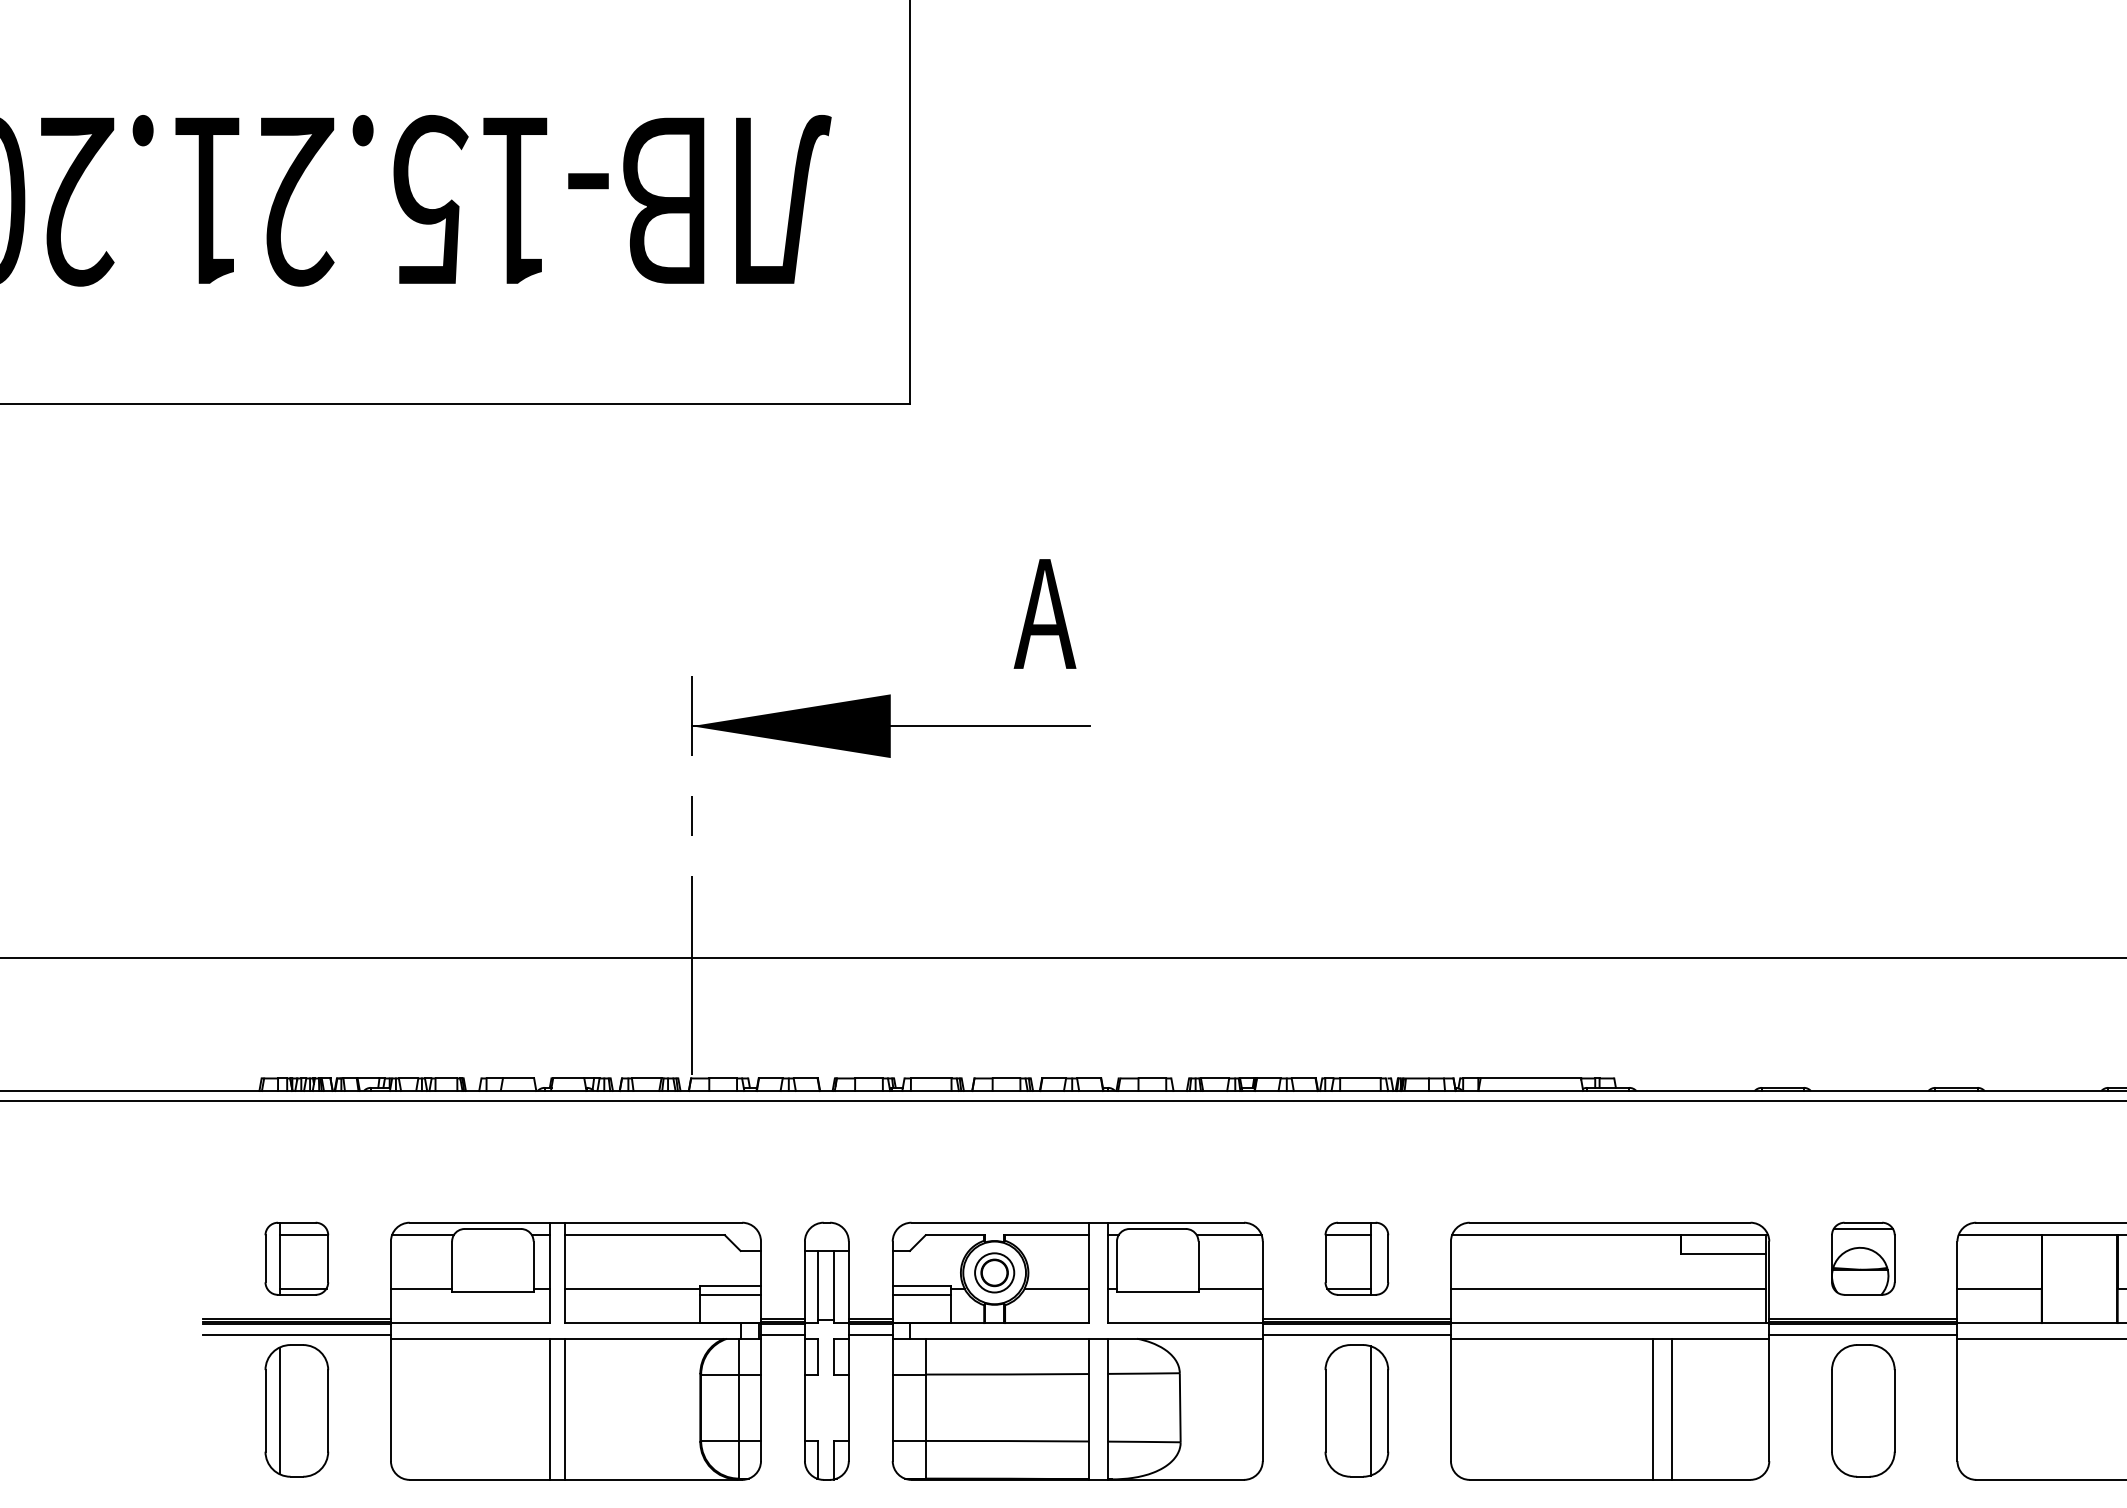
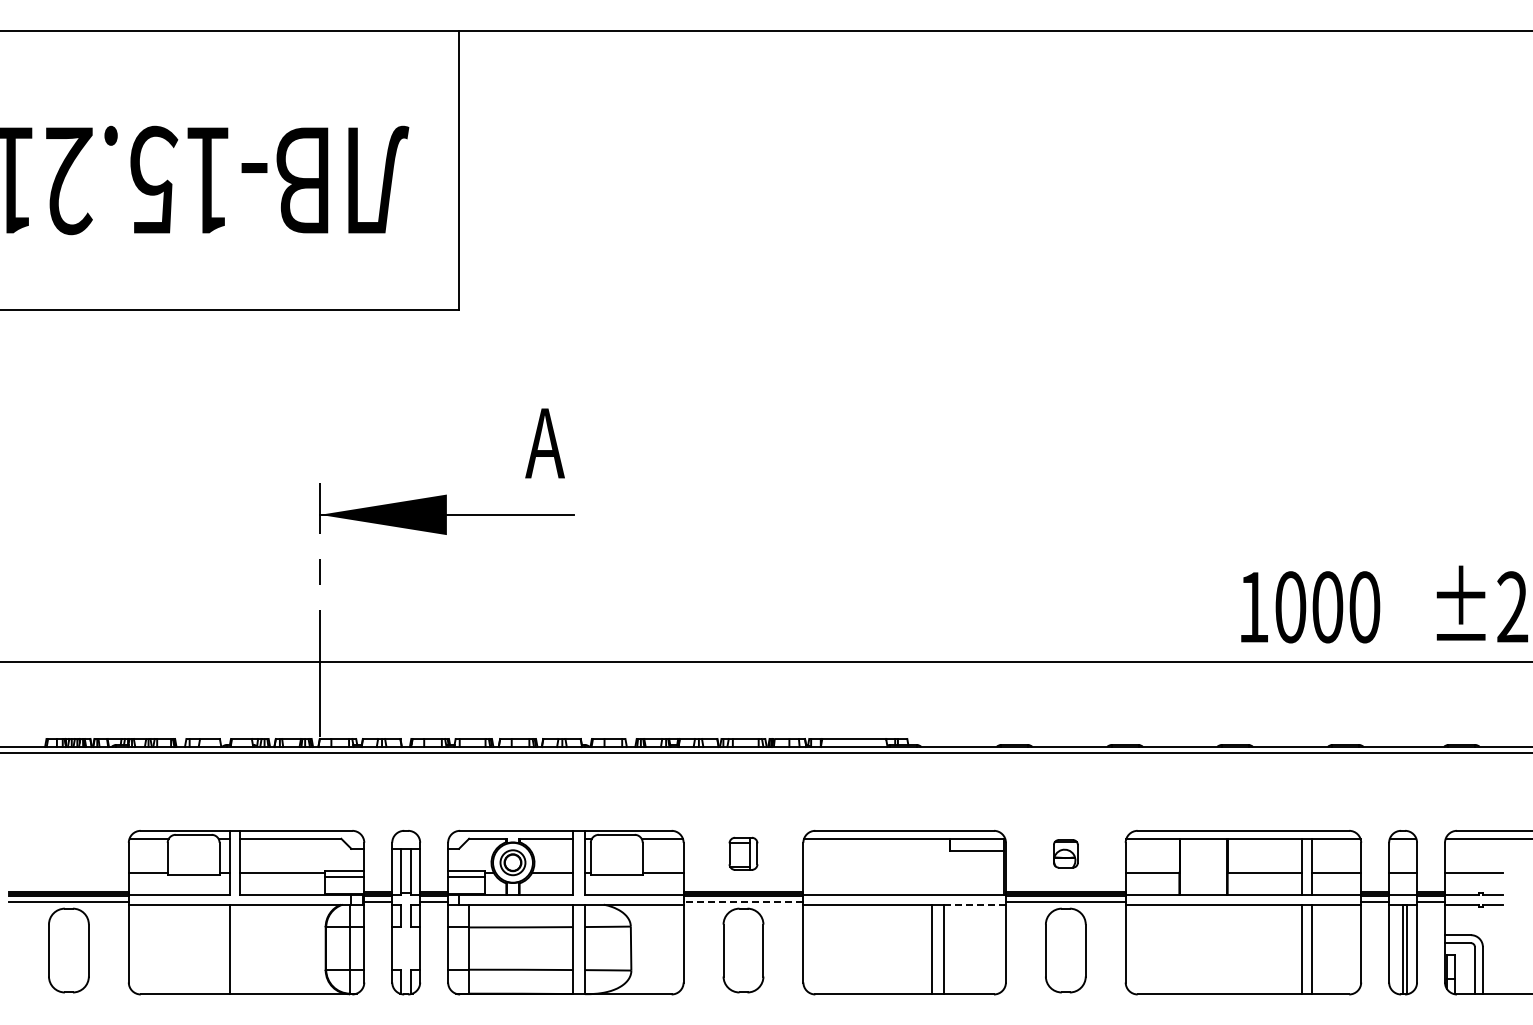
part: (296, 1258) -> (68, 853), removed
part: (1356, 1258) -> (743, 853), size x0.7
part: (1862, 1258) -> (1065, 853), size x0.6
line: (1608, 1288) -> (903, 872), removed
line: (1356, 1335) -> (743, 902), solid -> dashed
line: (1721, 1338) -> (975, 904), solid -> dashed
line: (564, 1409) -> (239, 949), removed
line: (278, 1410) -> (57, 950), removed
line: (1371, 1410) -> (752, 950), removed

